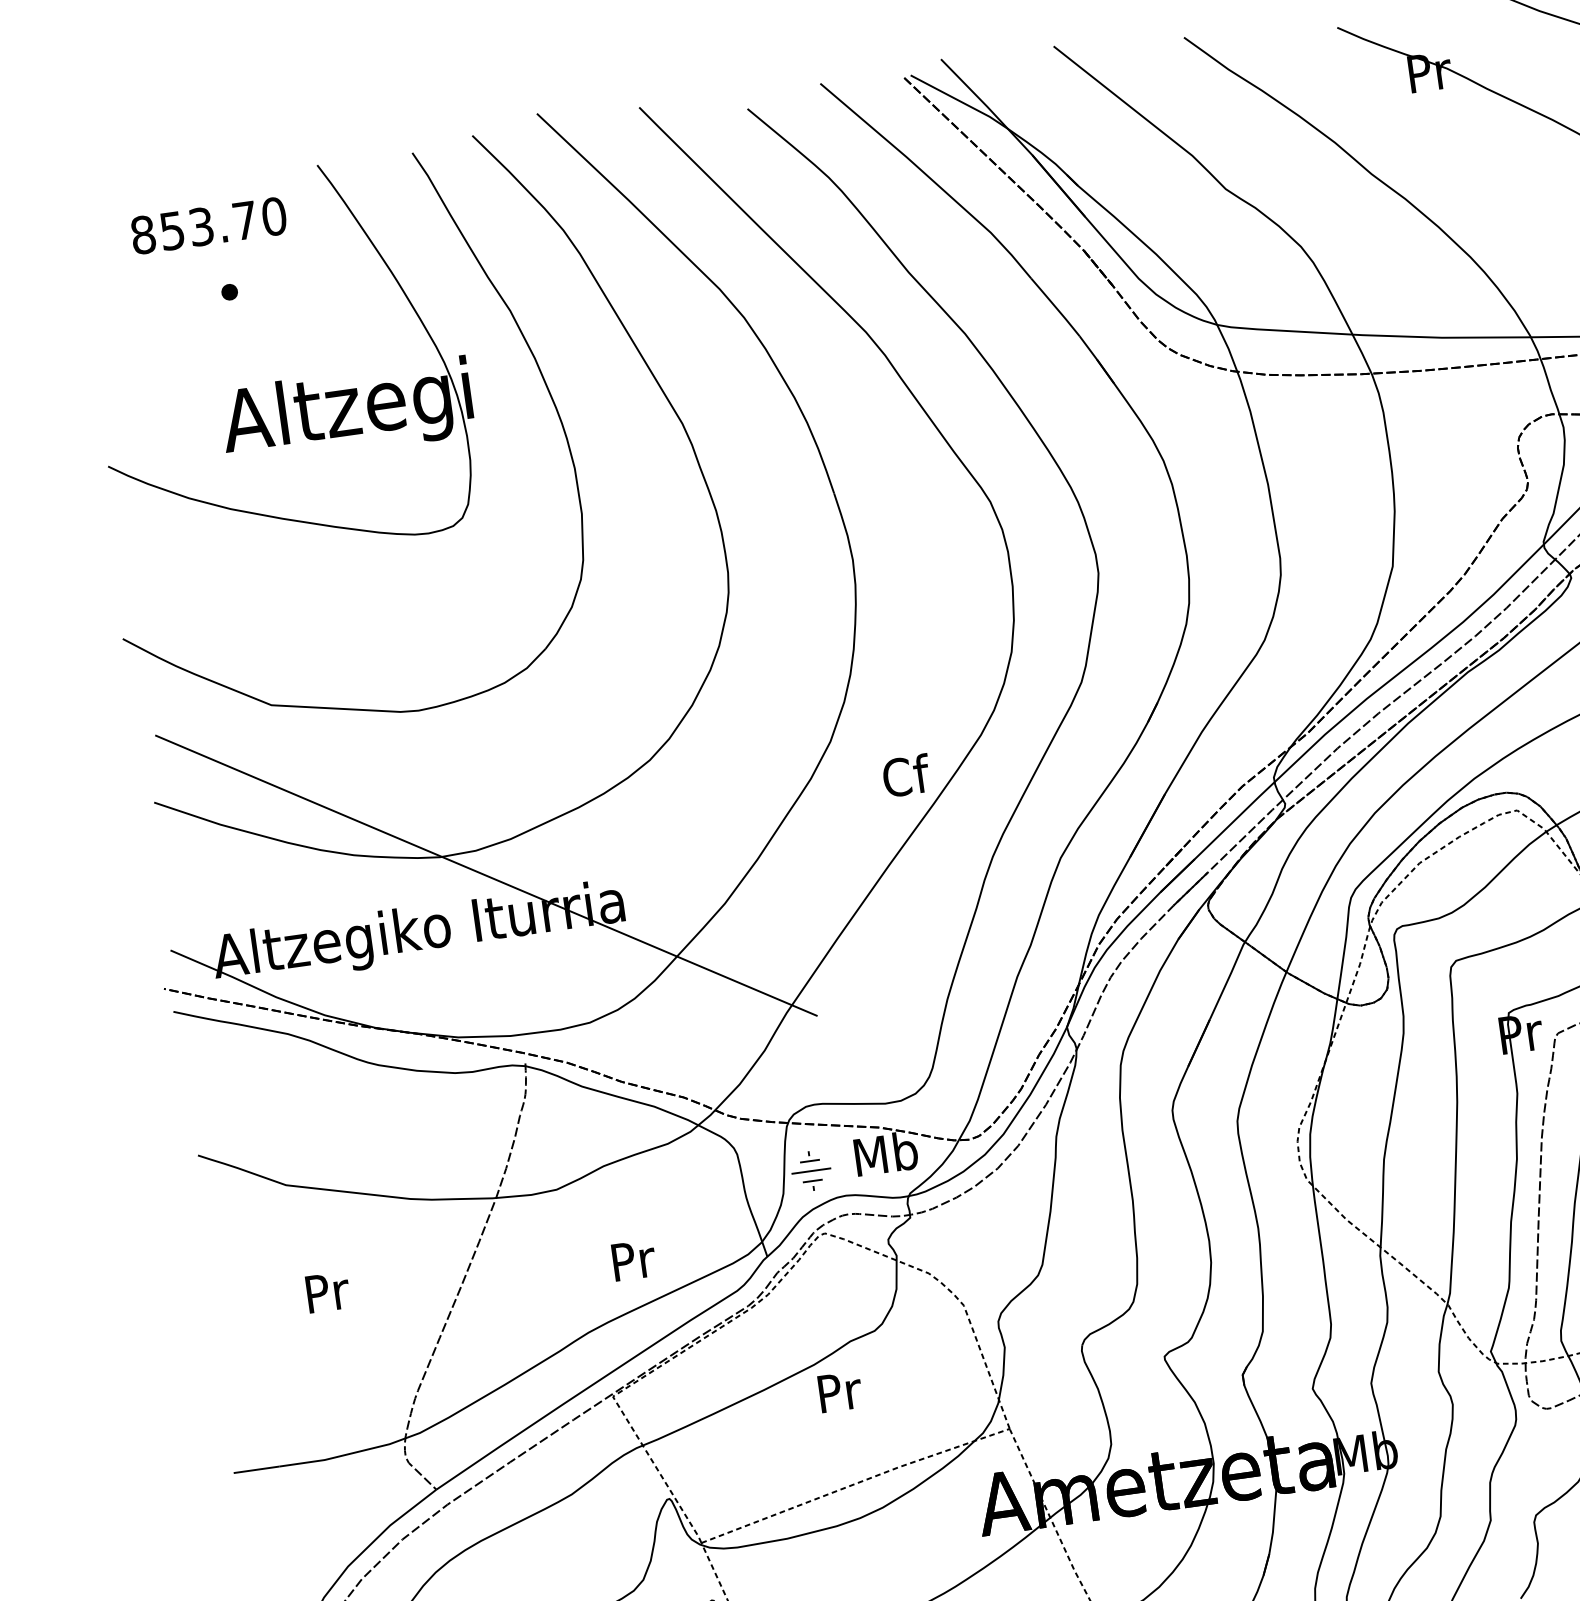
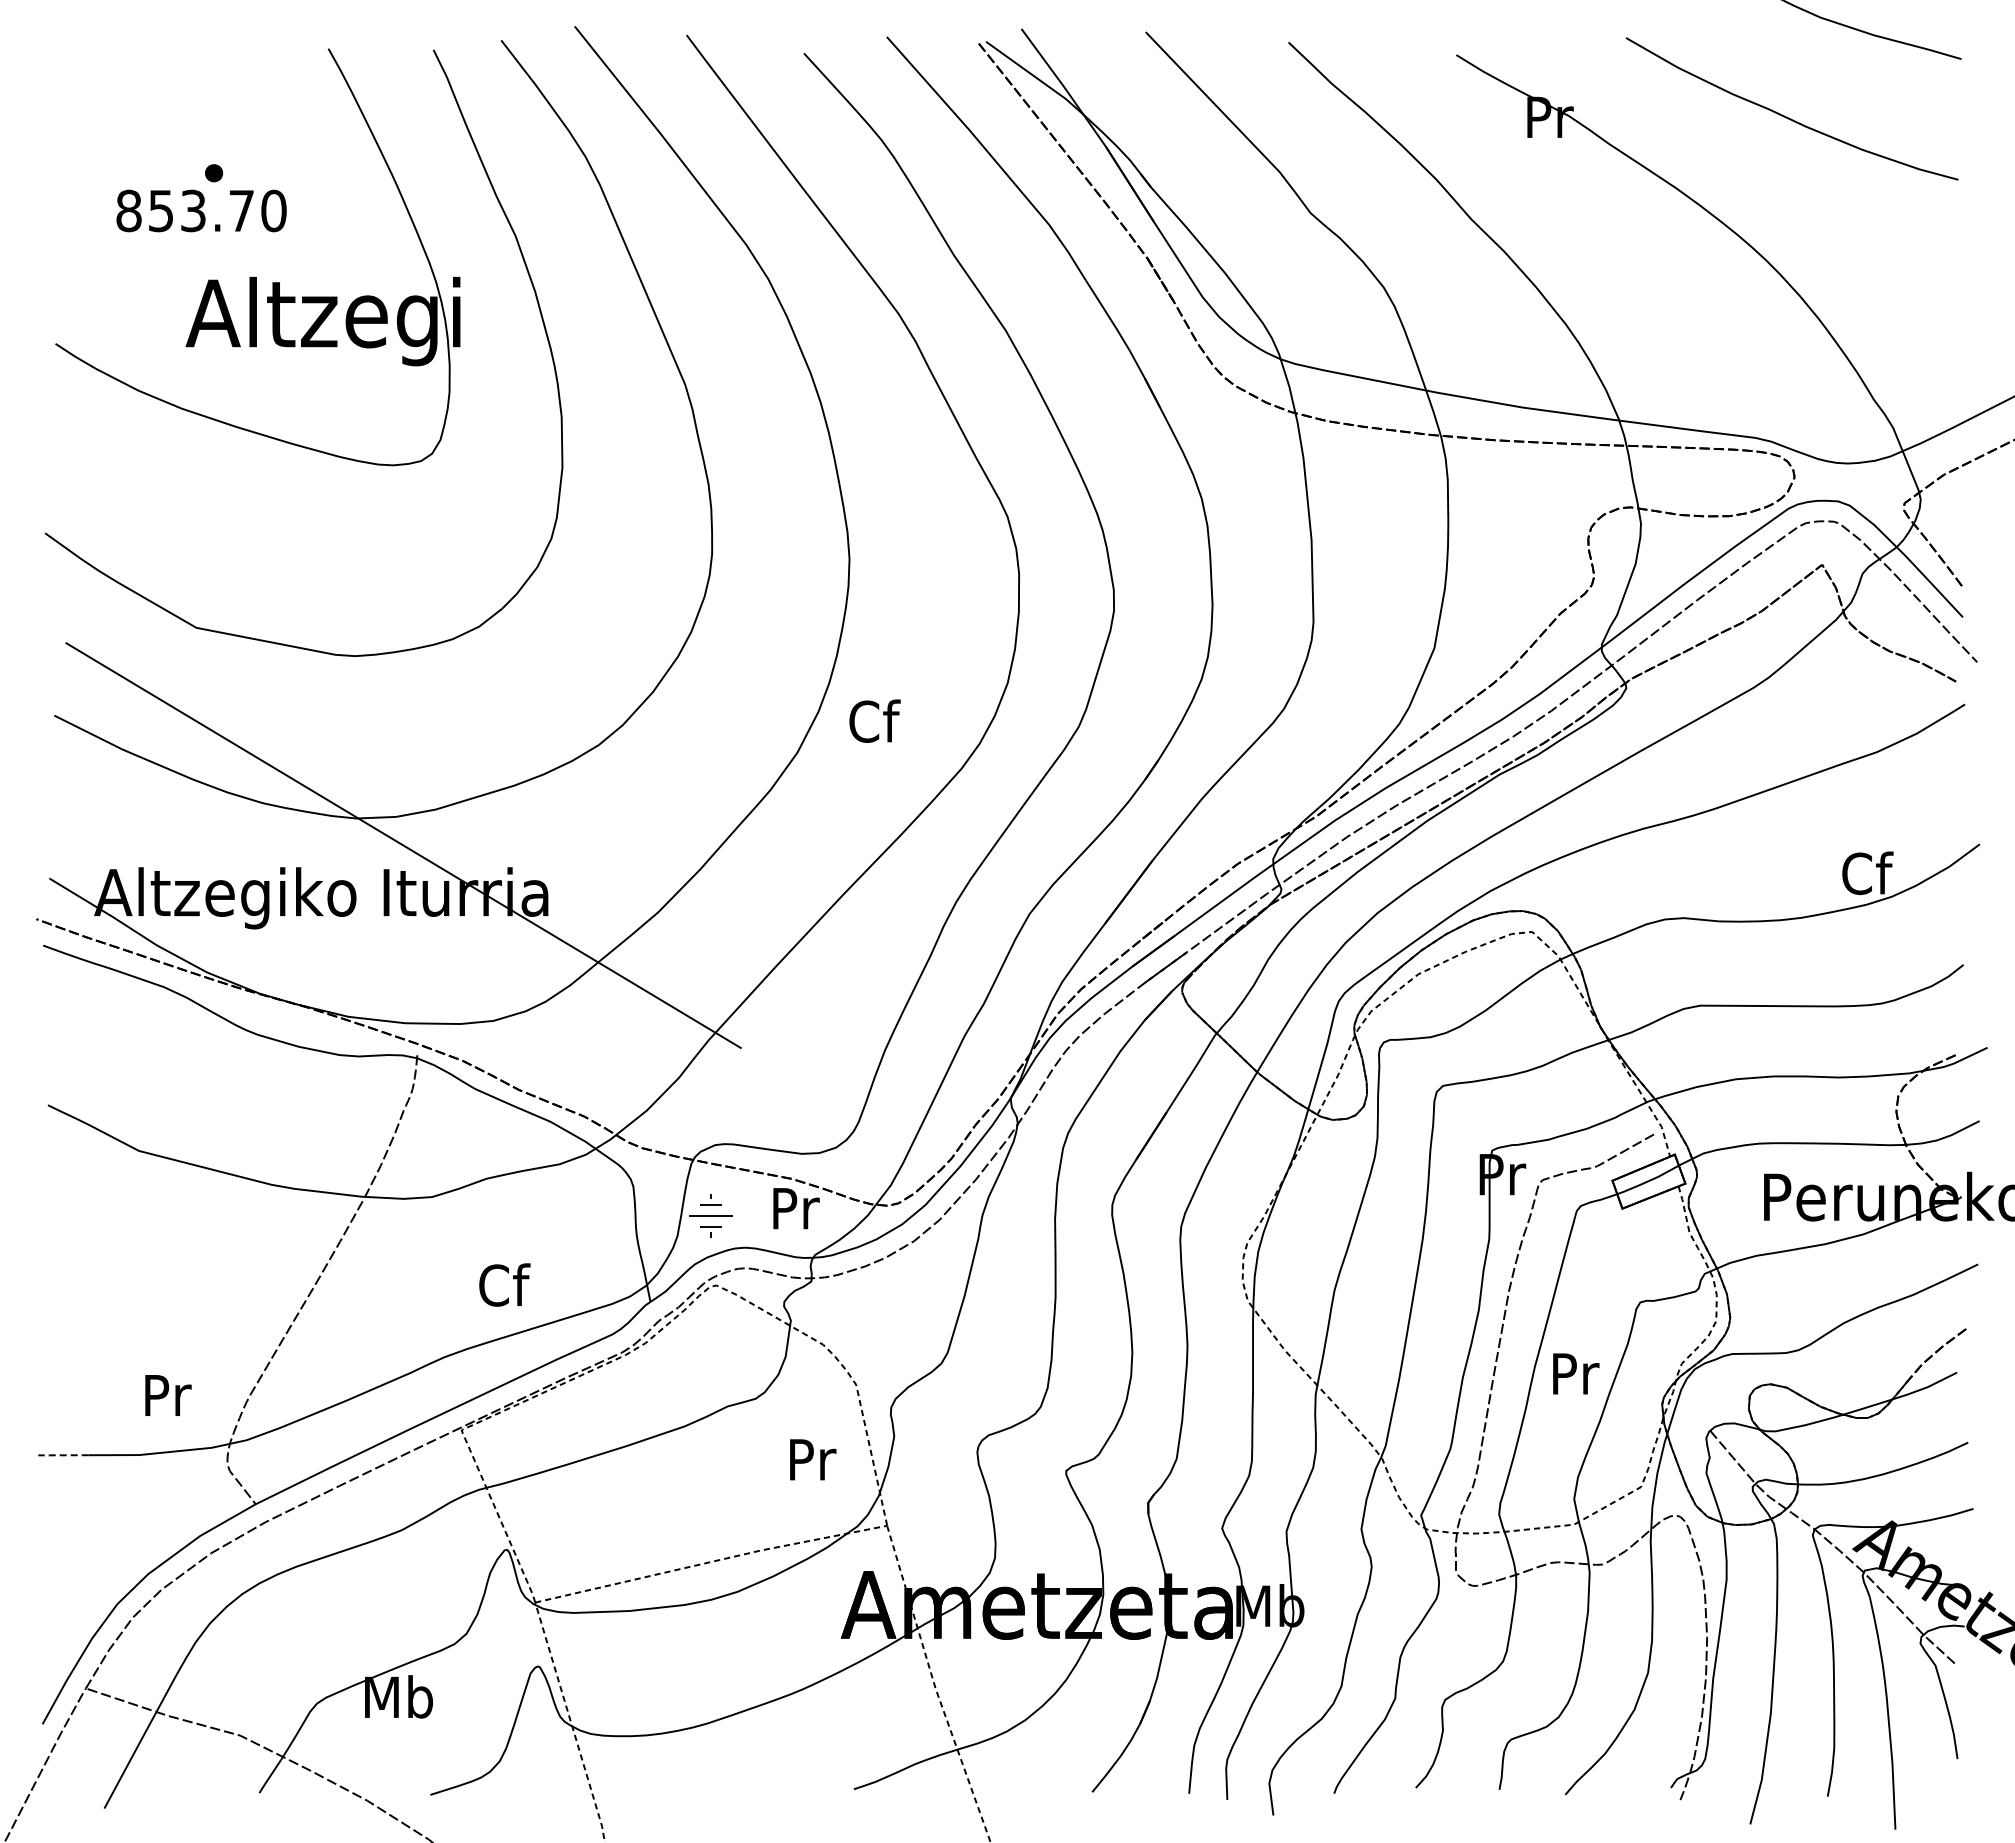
text: (208, 225) -> (201, 210), moved
text: (906, 775) -> (874, 720), moved
text: (886, 1152) -> (795, 1207), Mb -> Pr
text: (633, 1259) -> (504, 1284), Pr -> Cf
text: (328, 1292) -> (168, 1395), moved
text: (840, 1391) -> (813, 1459), moved
line: (256, 1470) -> (63, 1455), solid -> dashed

